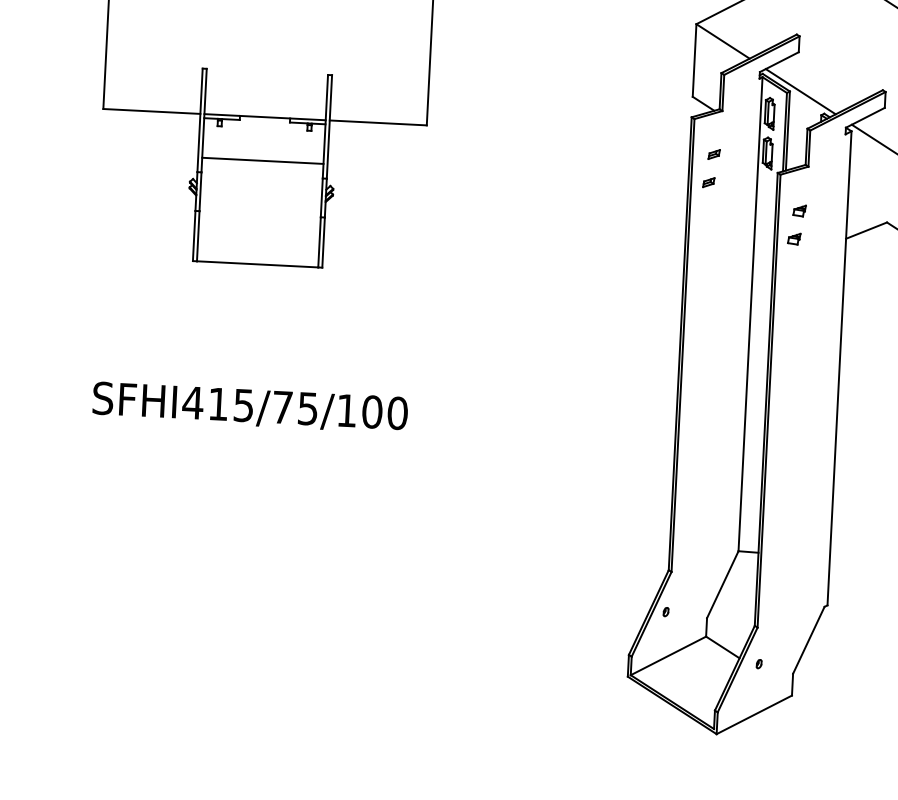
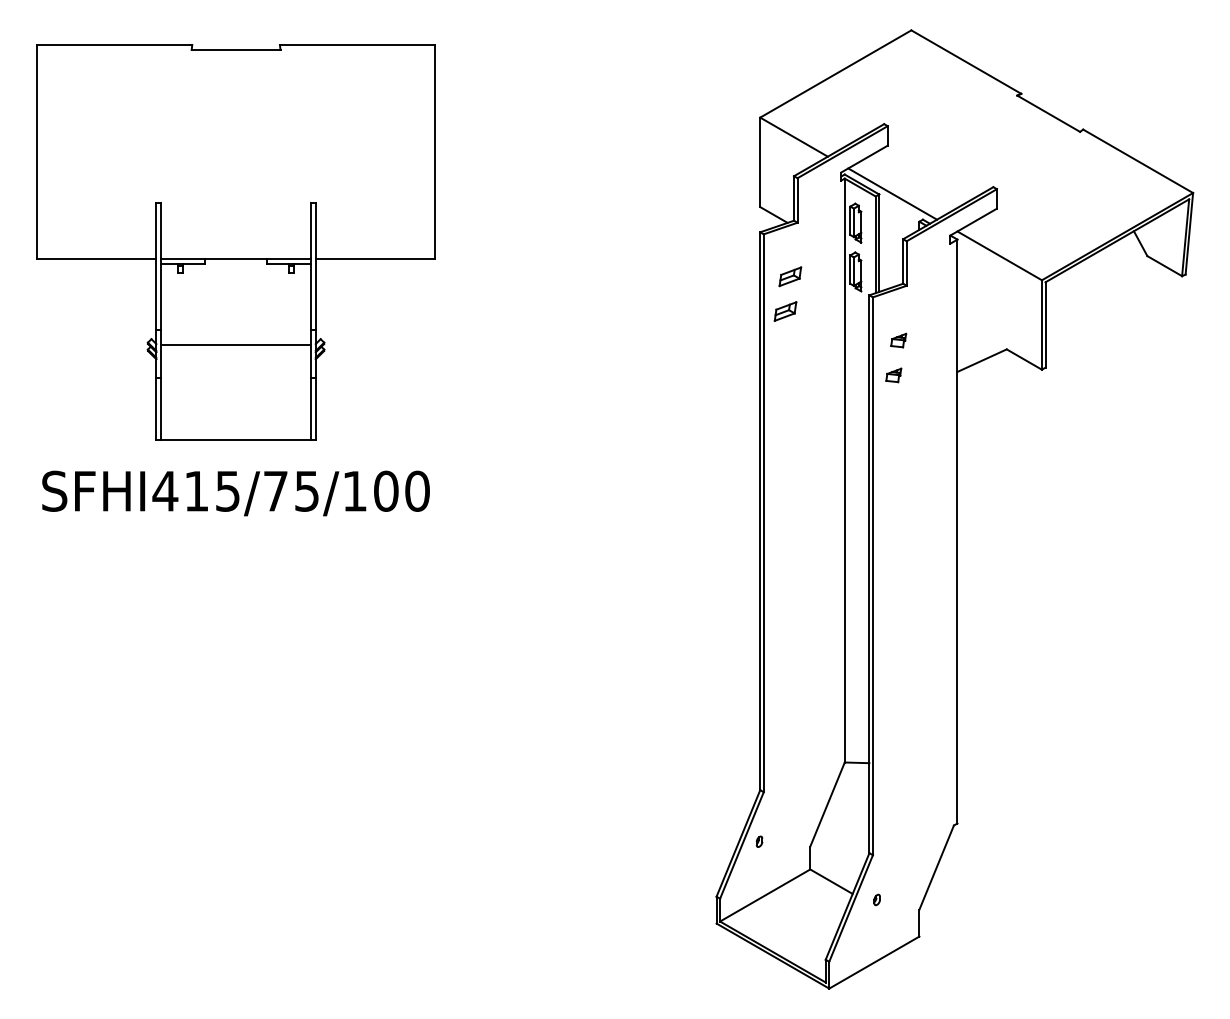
part: (713, 154) -> (789, 276), size x1.6
line: (262, 160) -> (235, 344), moved
part: (708, 182) -> (784, 311), size x1.6
text: (249, 407) -> (235, 493), moved

